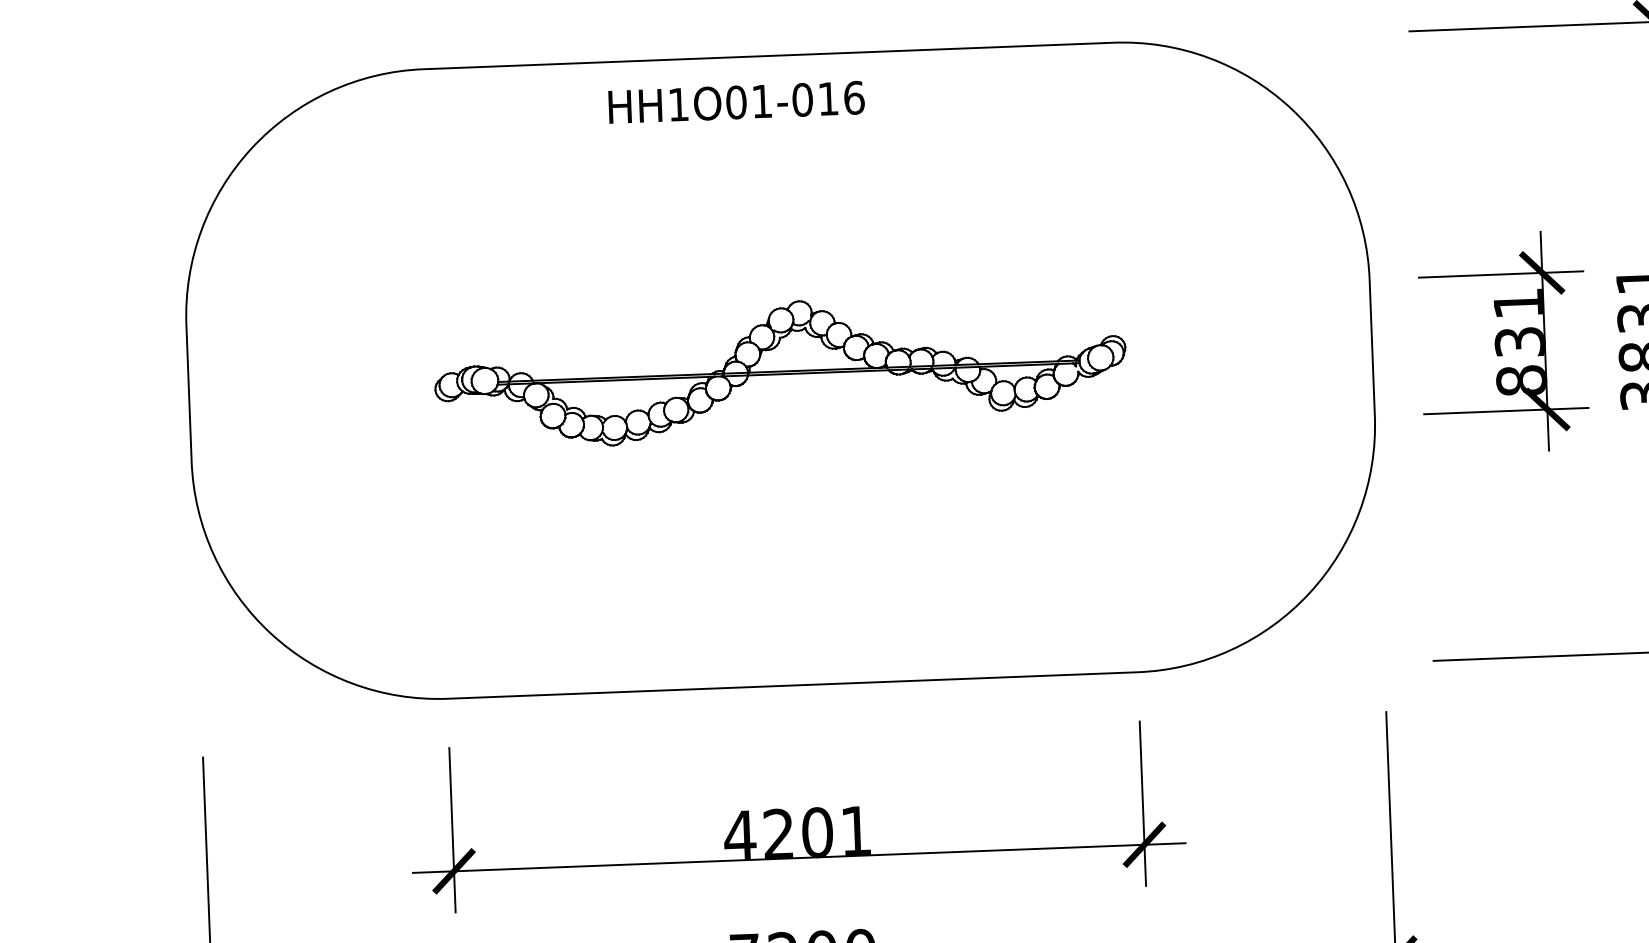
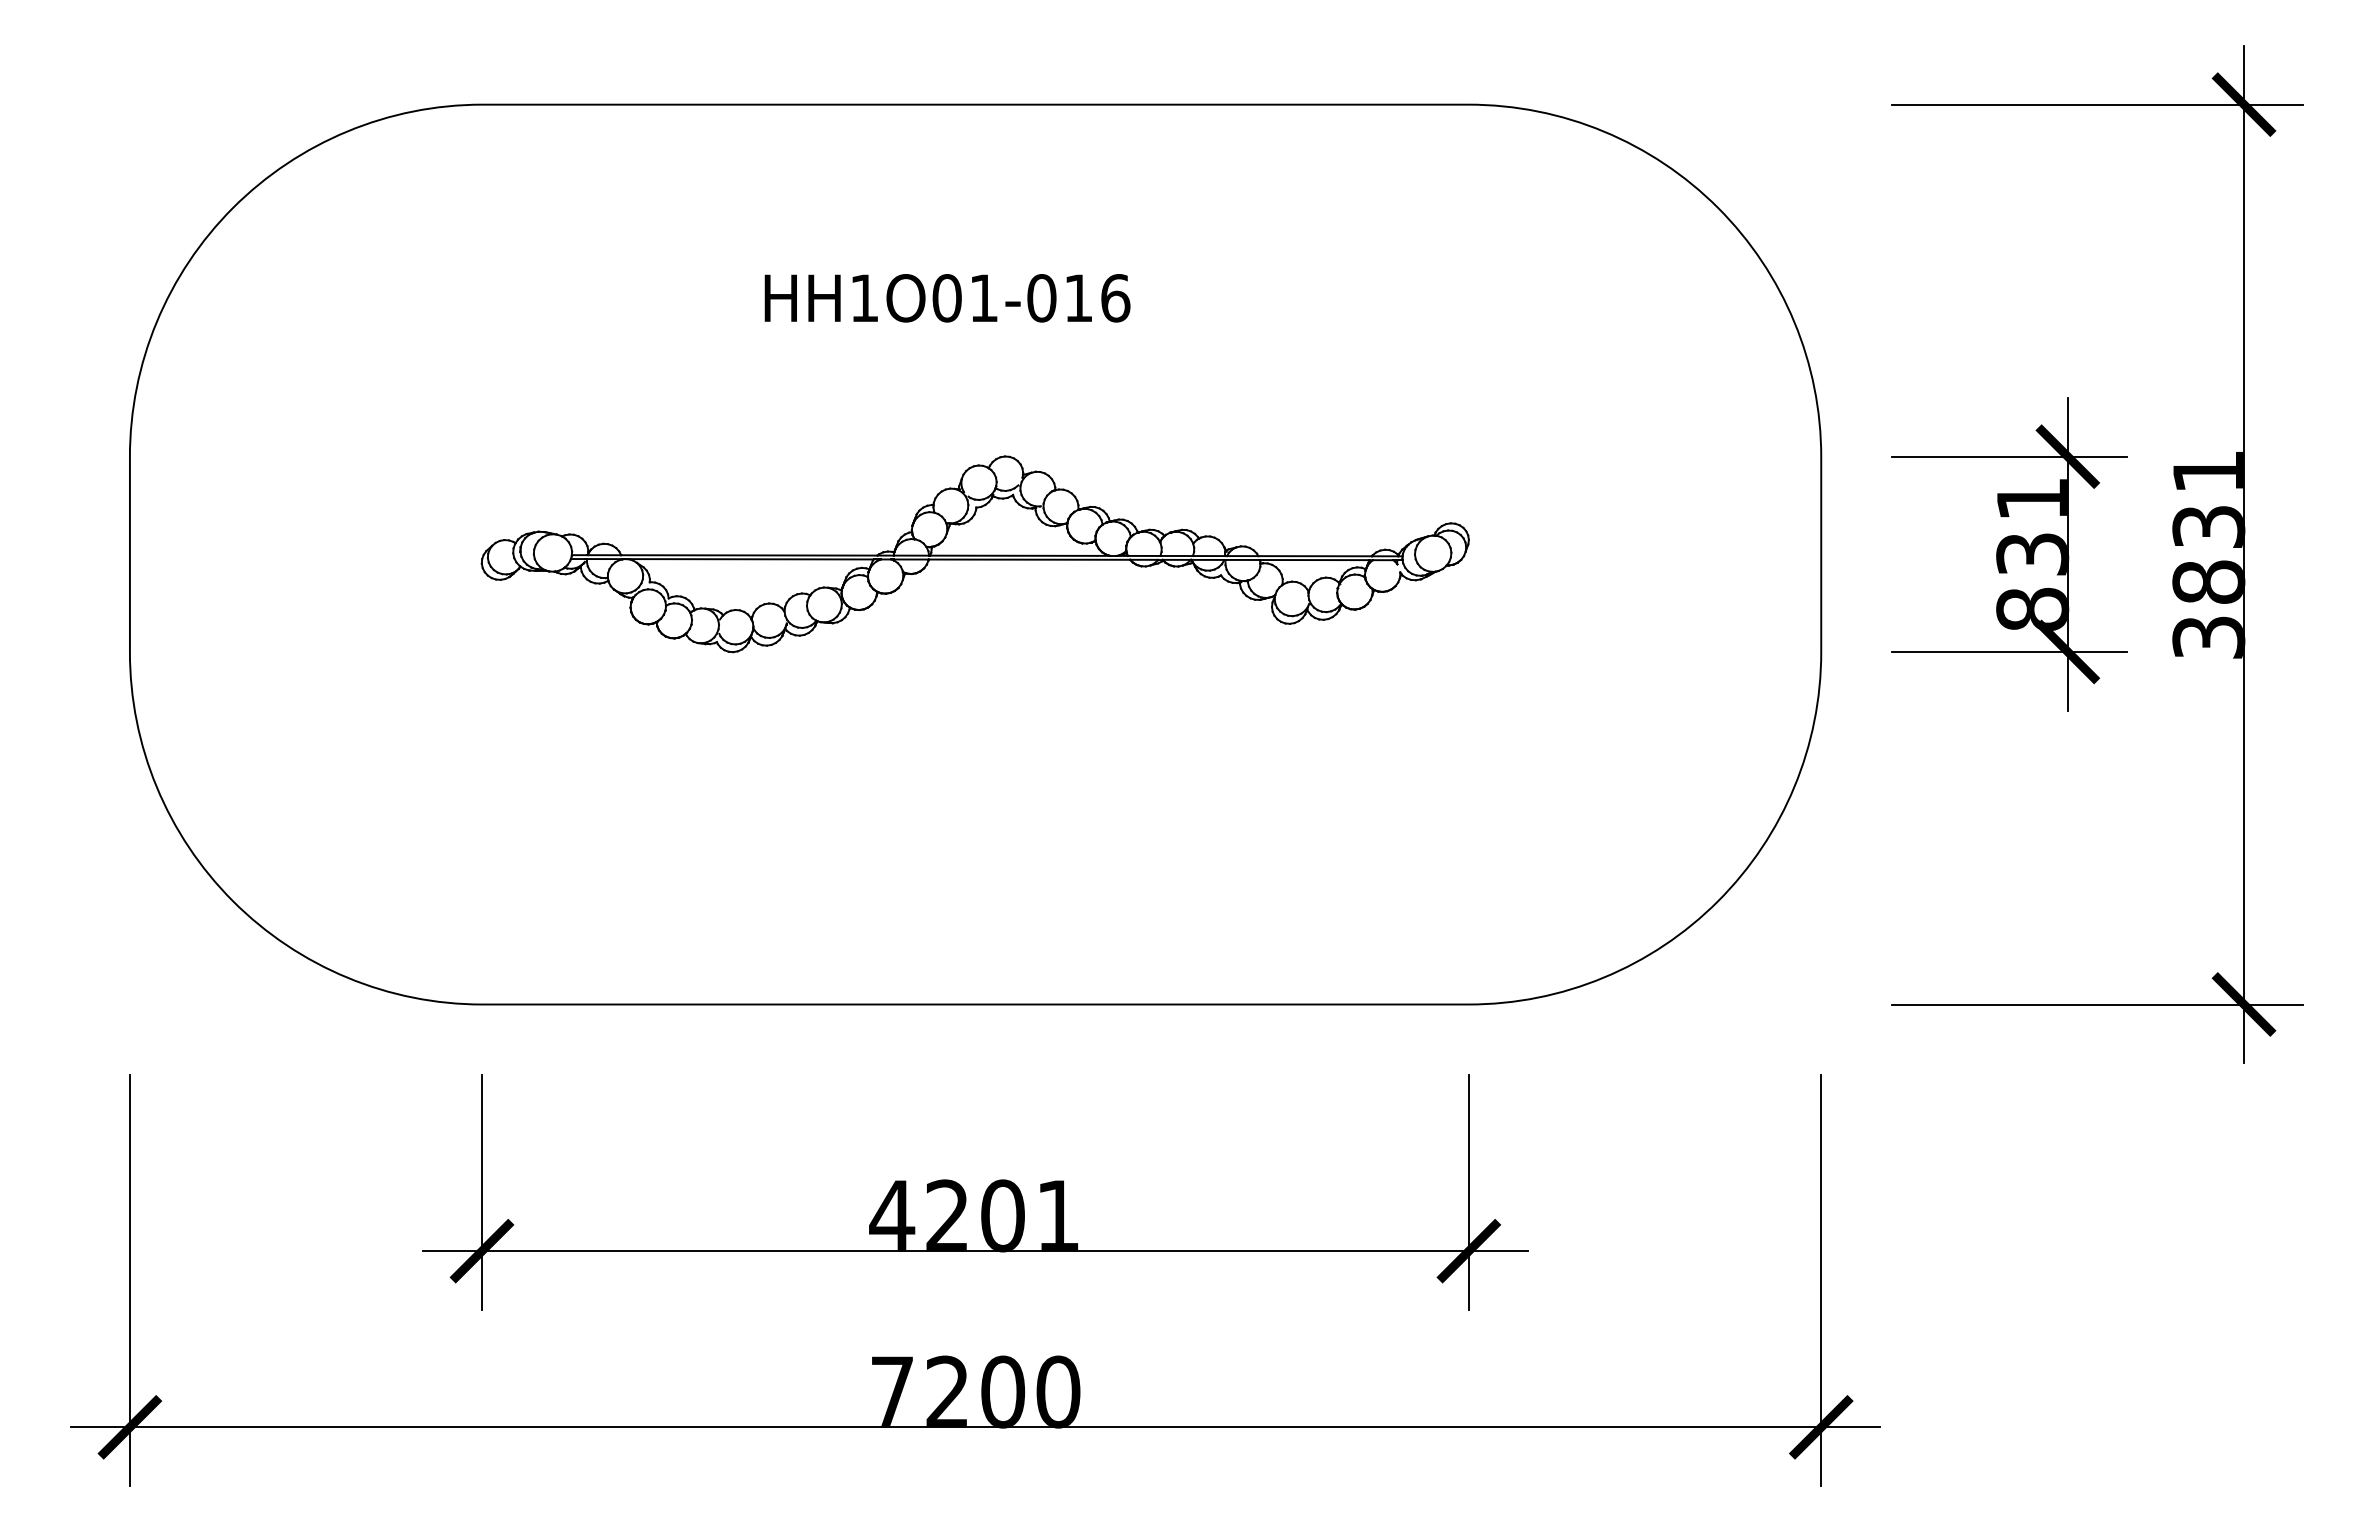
text: (736, 102) -> (947, 298), moved

